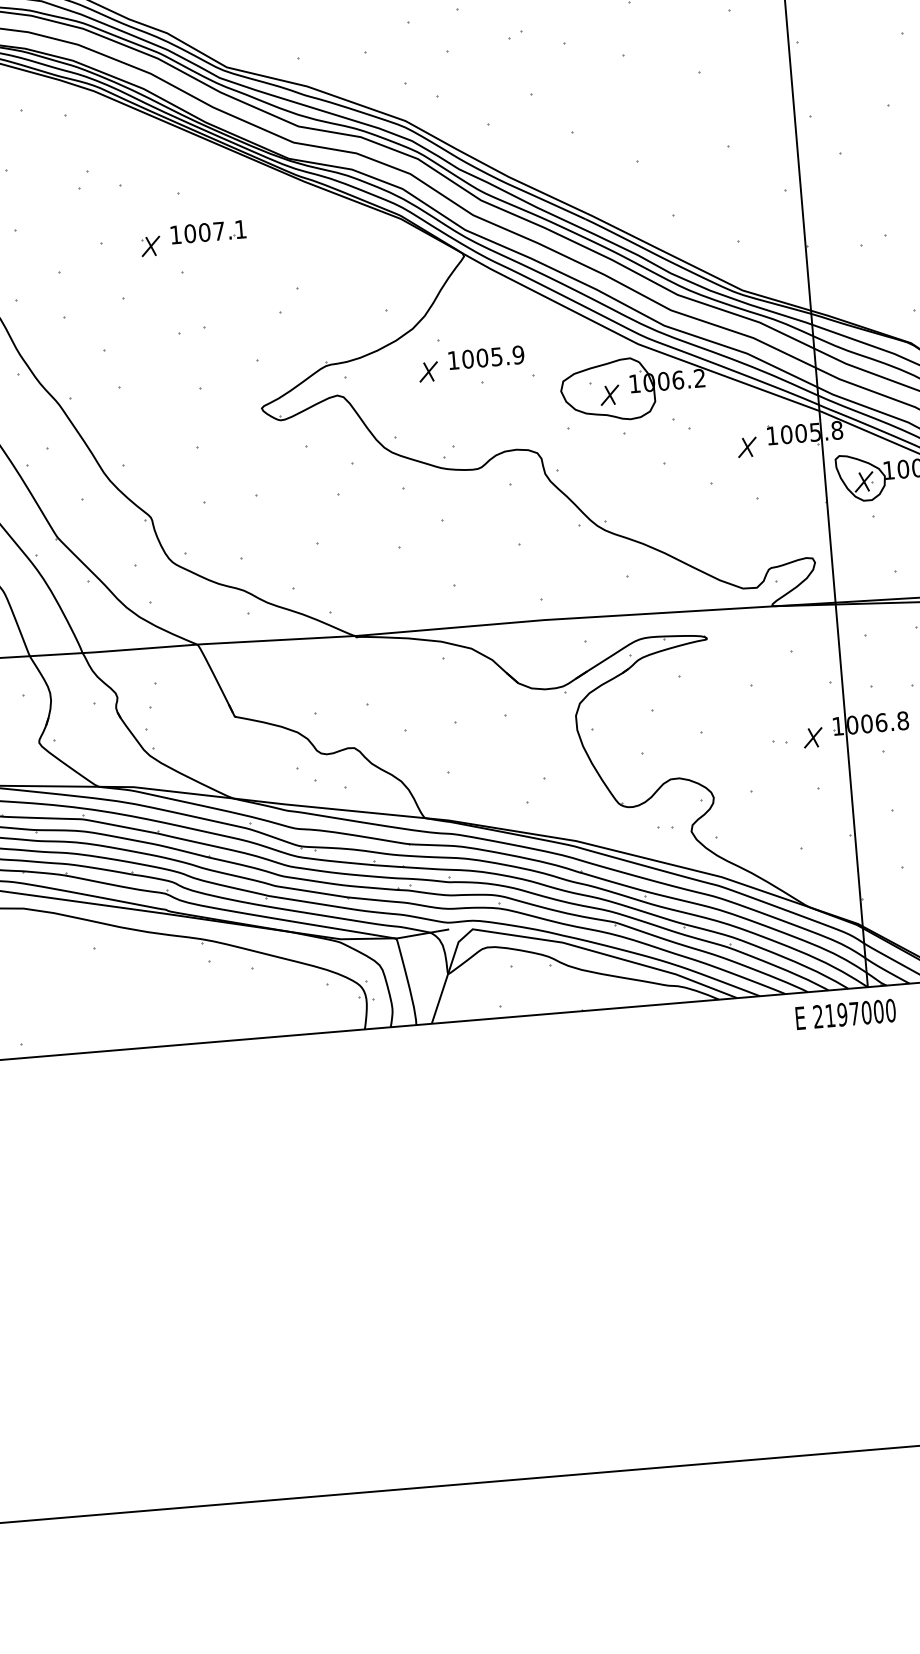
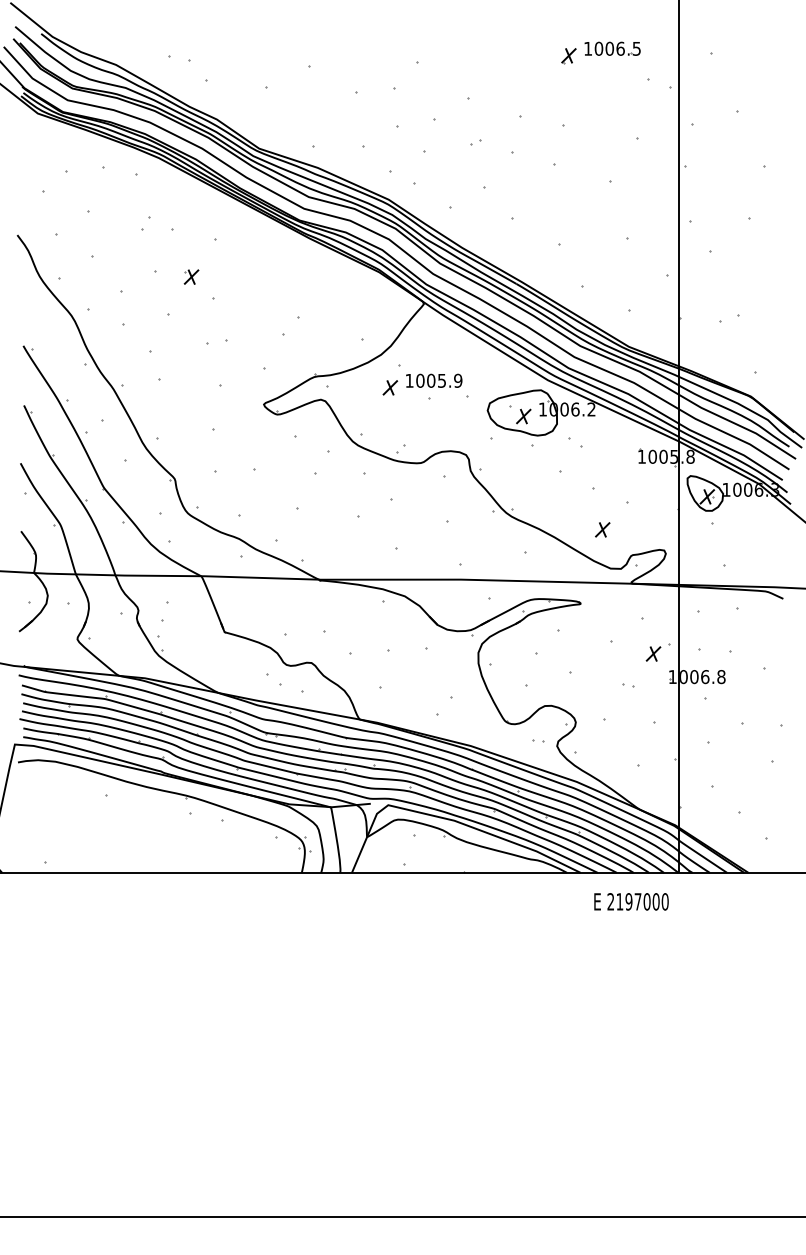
part: (208, 232) -> (235, 270), removed
part: (747, 446) -> (602, 529), moved
part: (813, 737) -> (653, 653), moved
text: (845, 1014) -> (631, 901), moved

